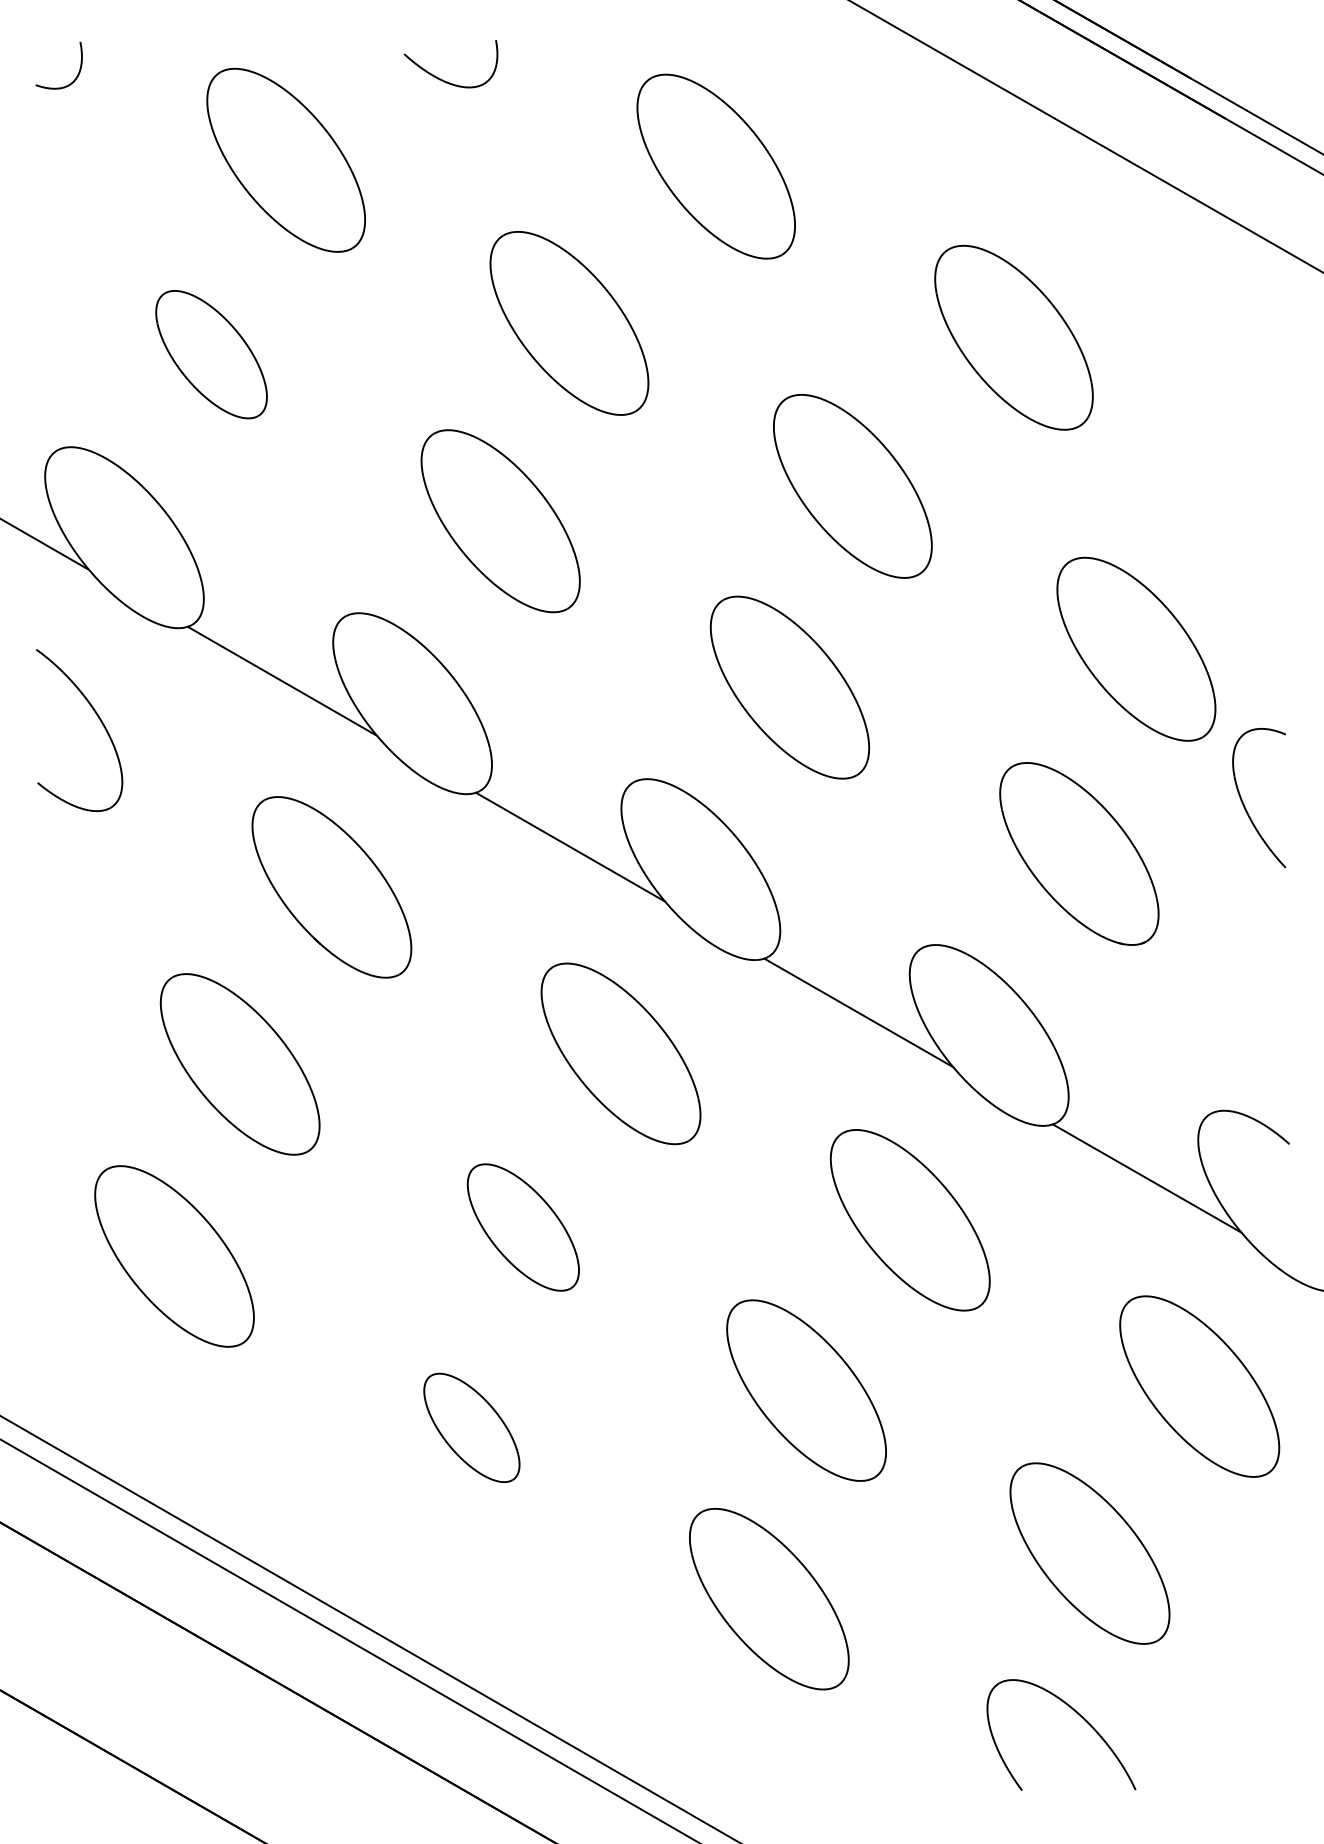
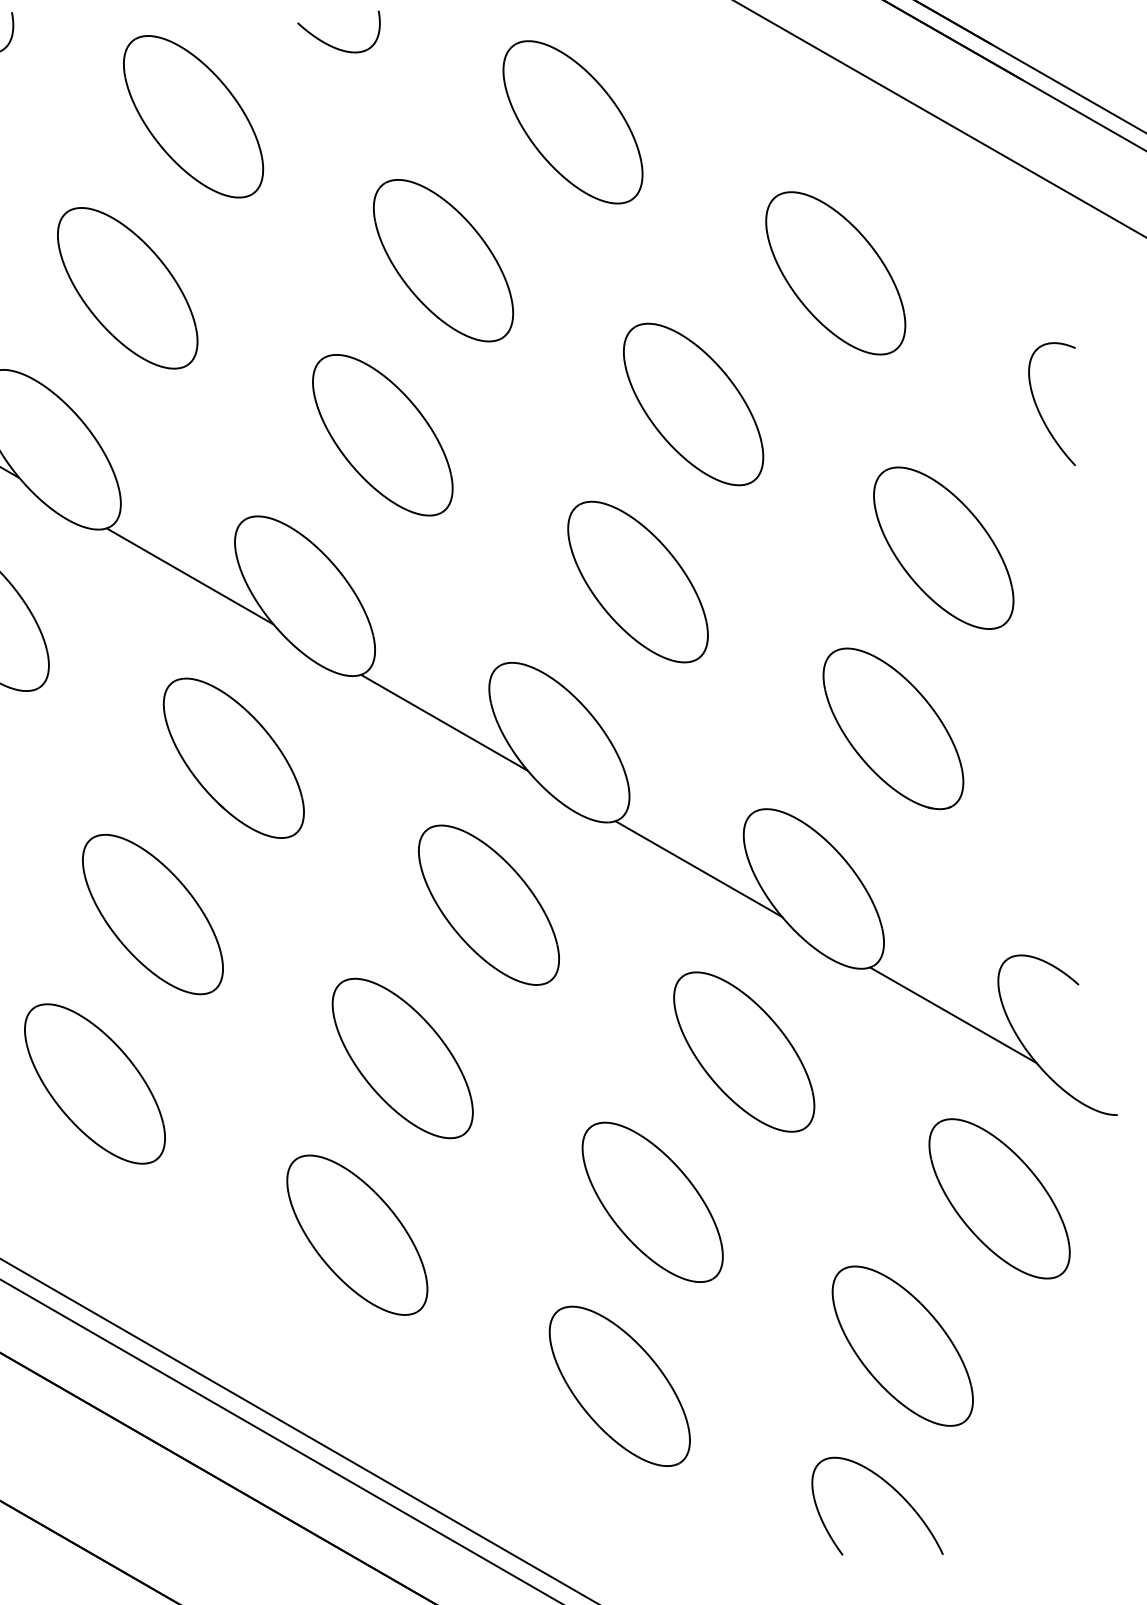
part: (211, 354) -> (127, 288), size x1.43
part: (1245, 806) -> (1040, 411), moved
part: (523, 1227) -> (402, 1058), size x1.43
part: (471, 1427) -> (357, 1234), size x1.67

